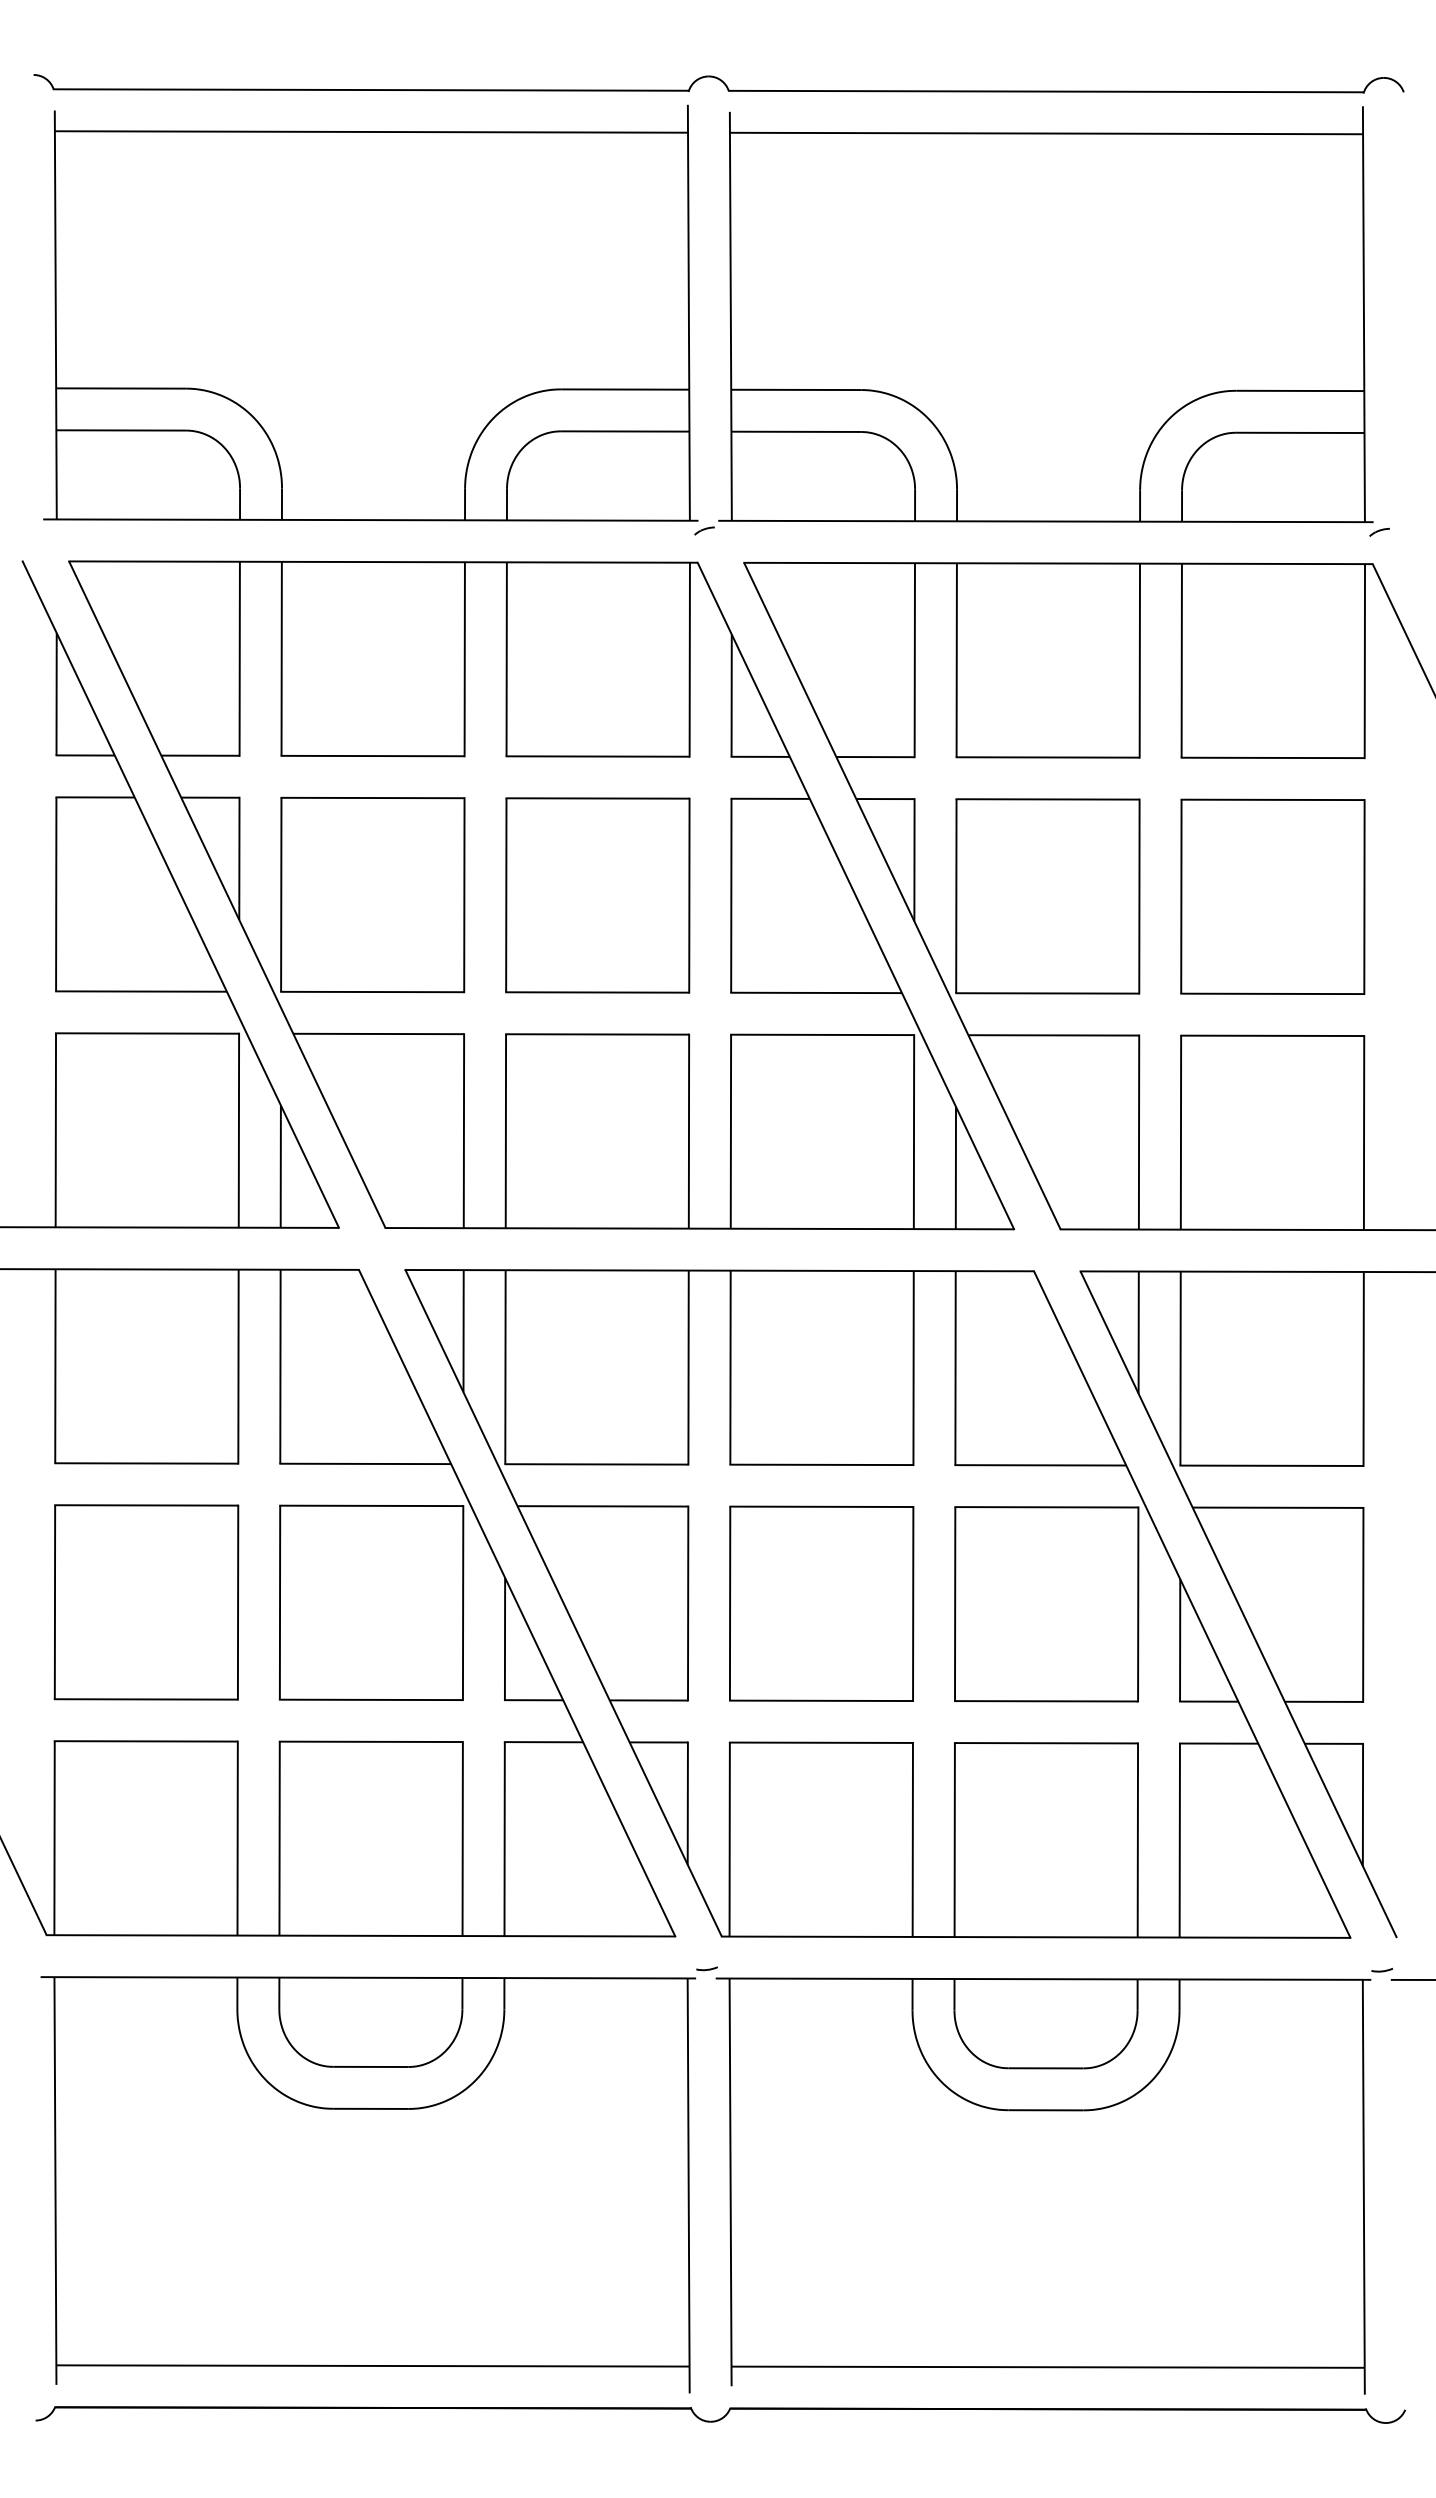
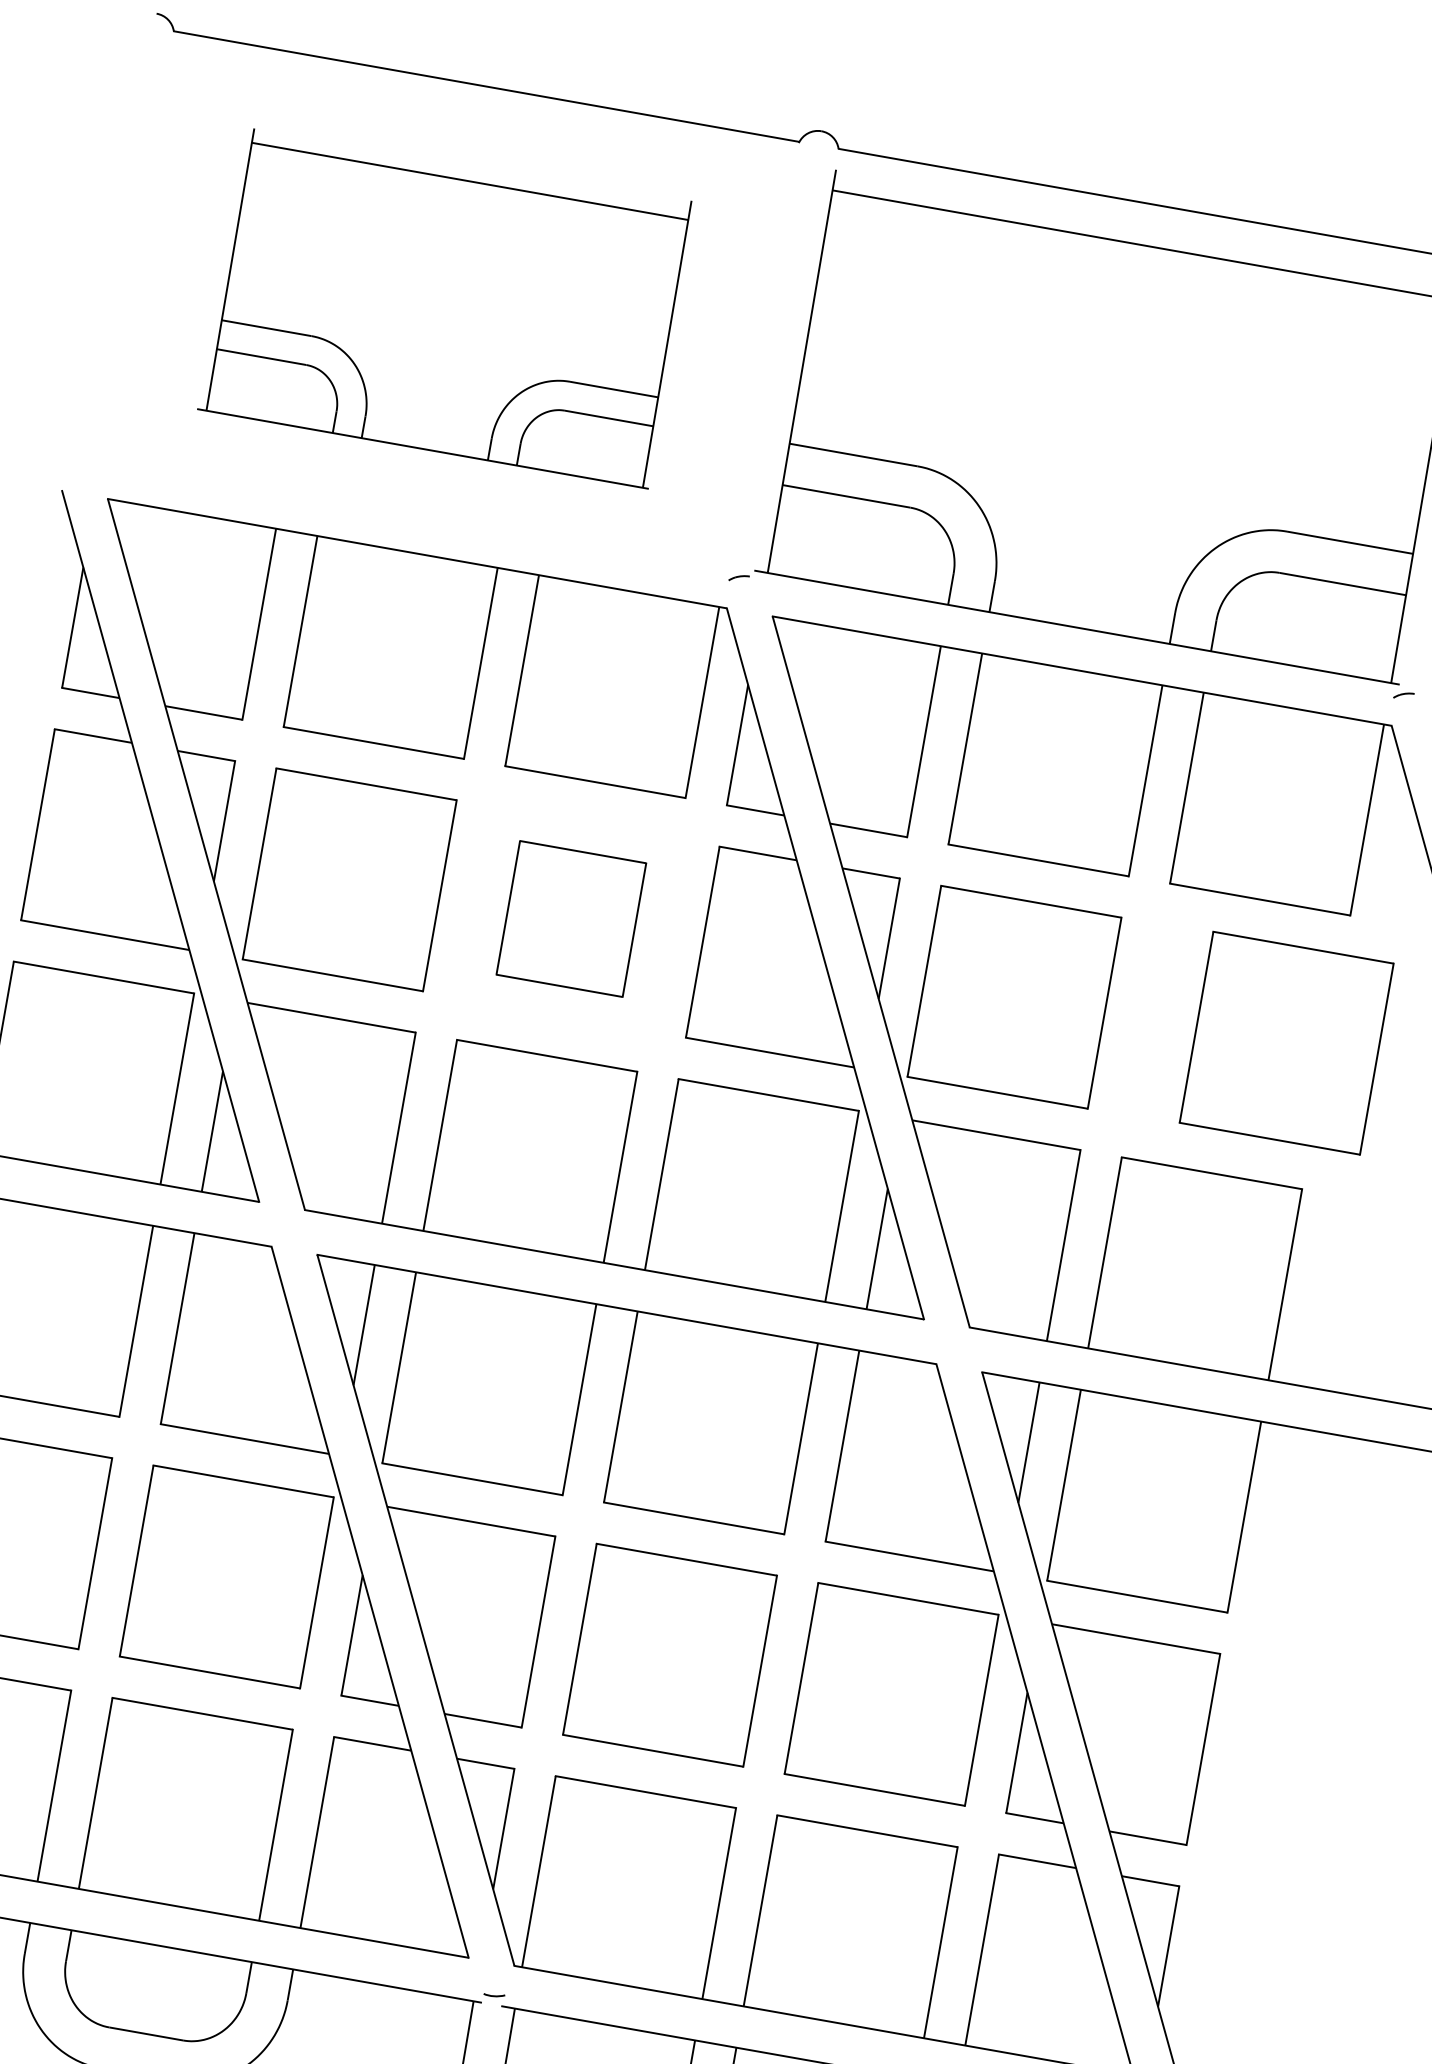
part: (370, 312) -> (447, 305), size x0.7
part: (597, 895) -> (570, 918), size x0.7
part: (1272, 896) -> (1286, 1042), moved

